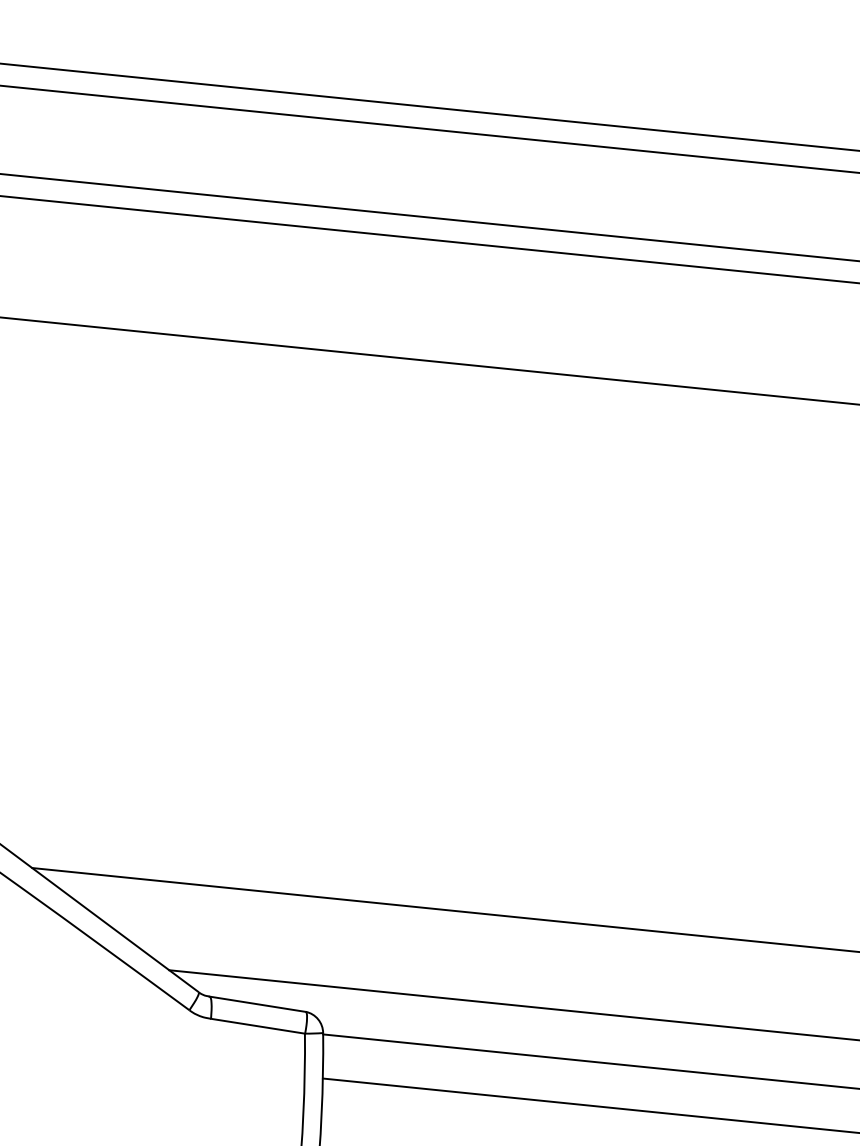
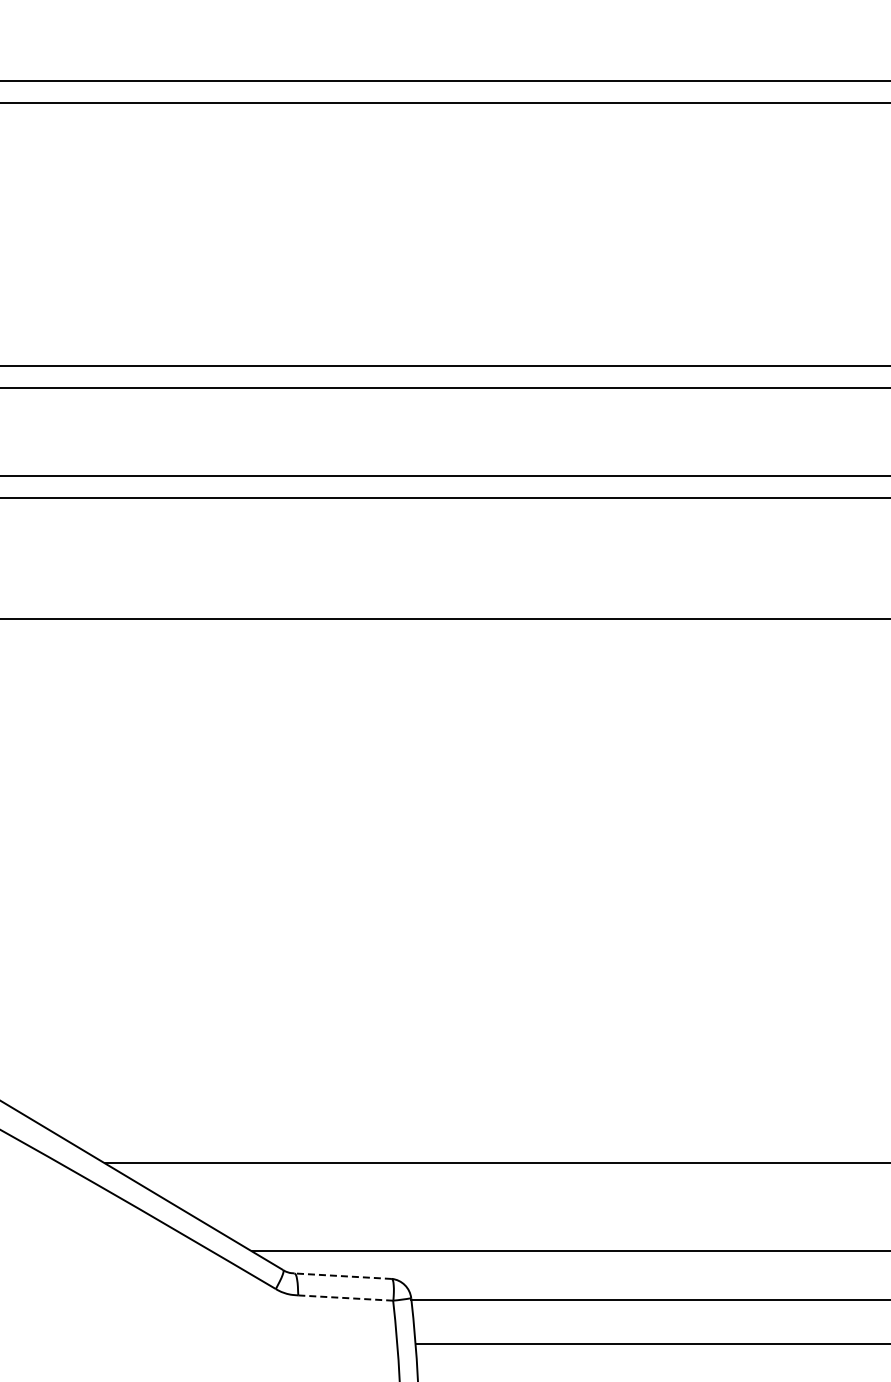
line: (257, 1004) -> (343, 1276), solid -> dashed
line: (257, 1026) -> (345, 1298), solid -> dashed

